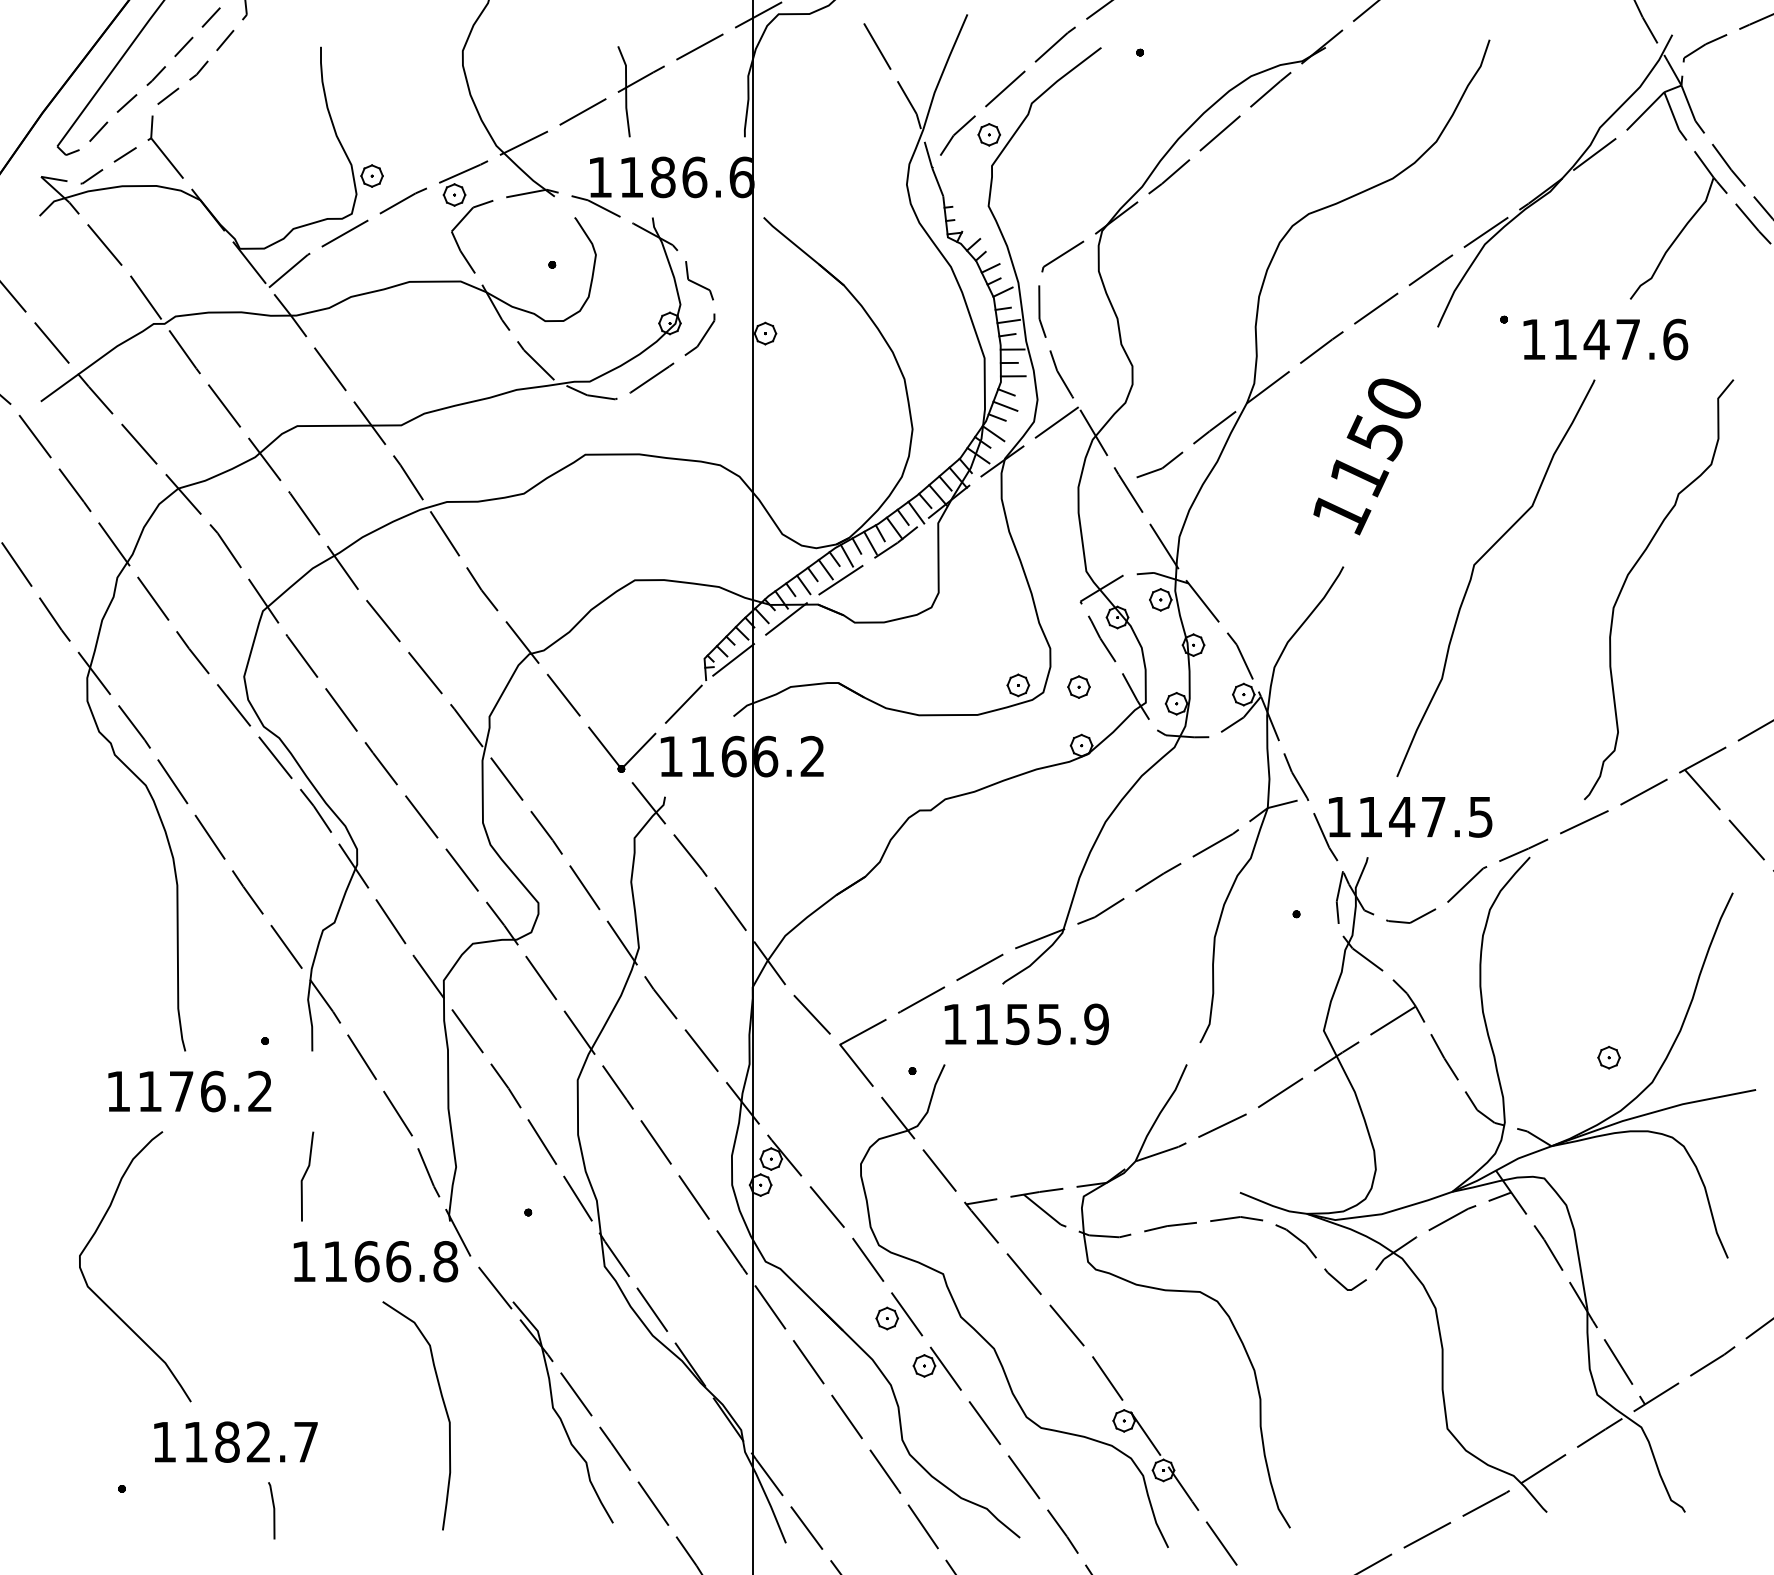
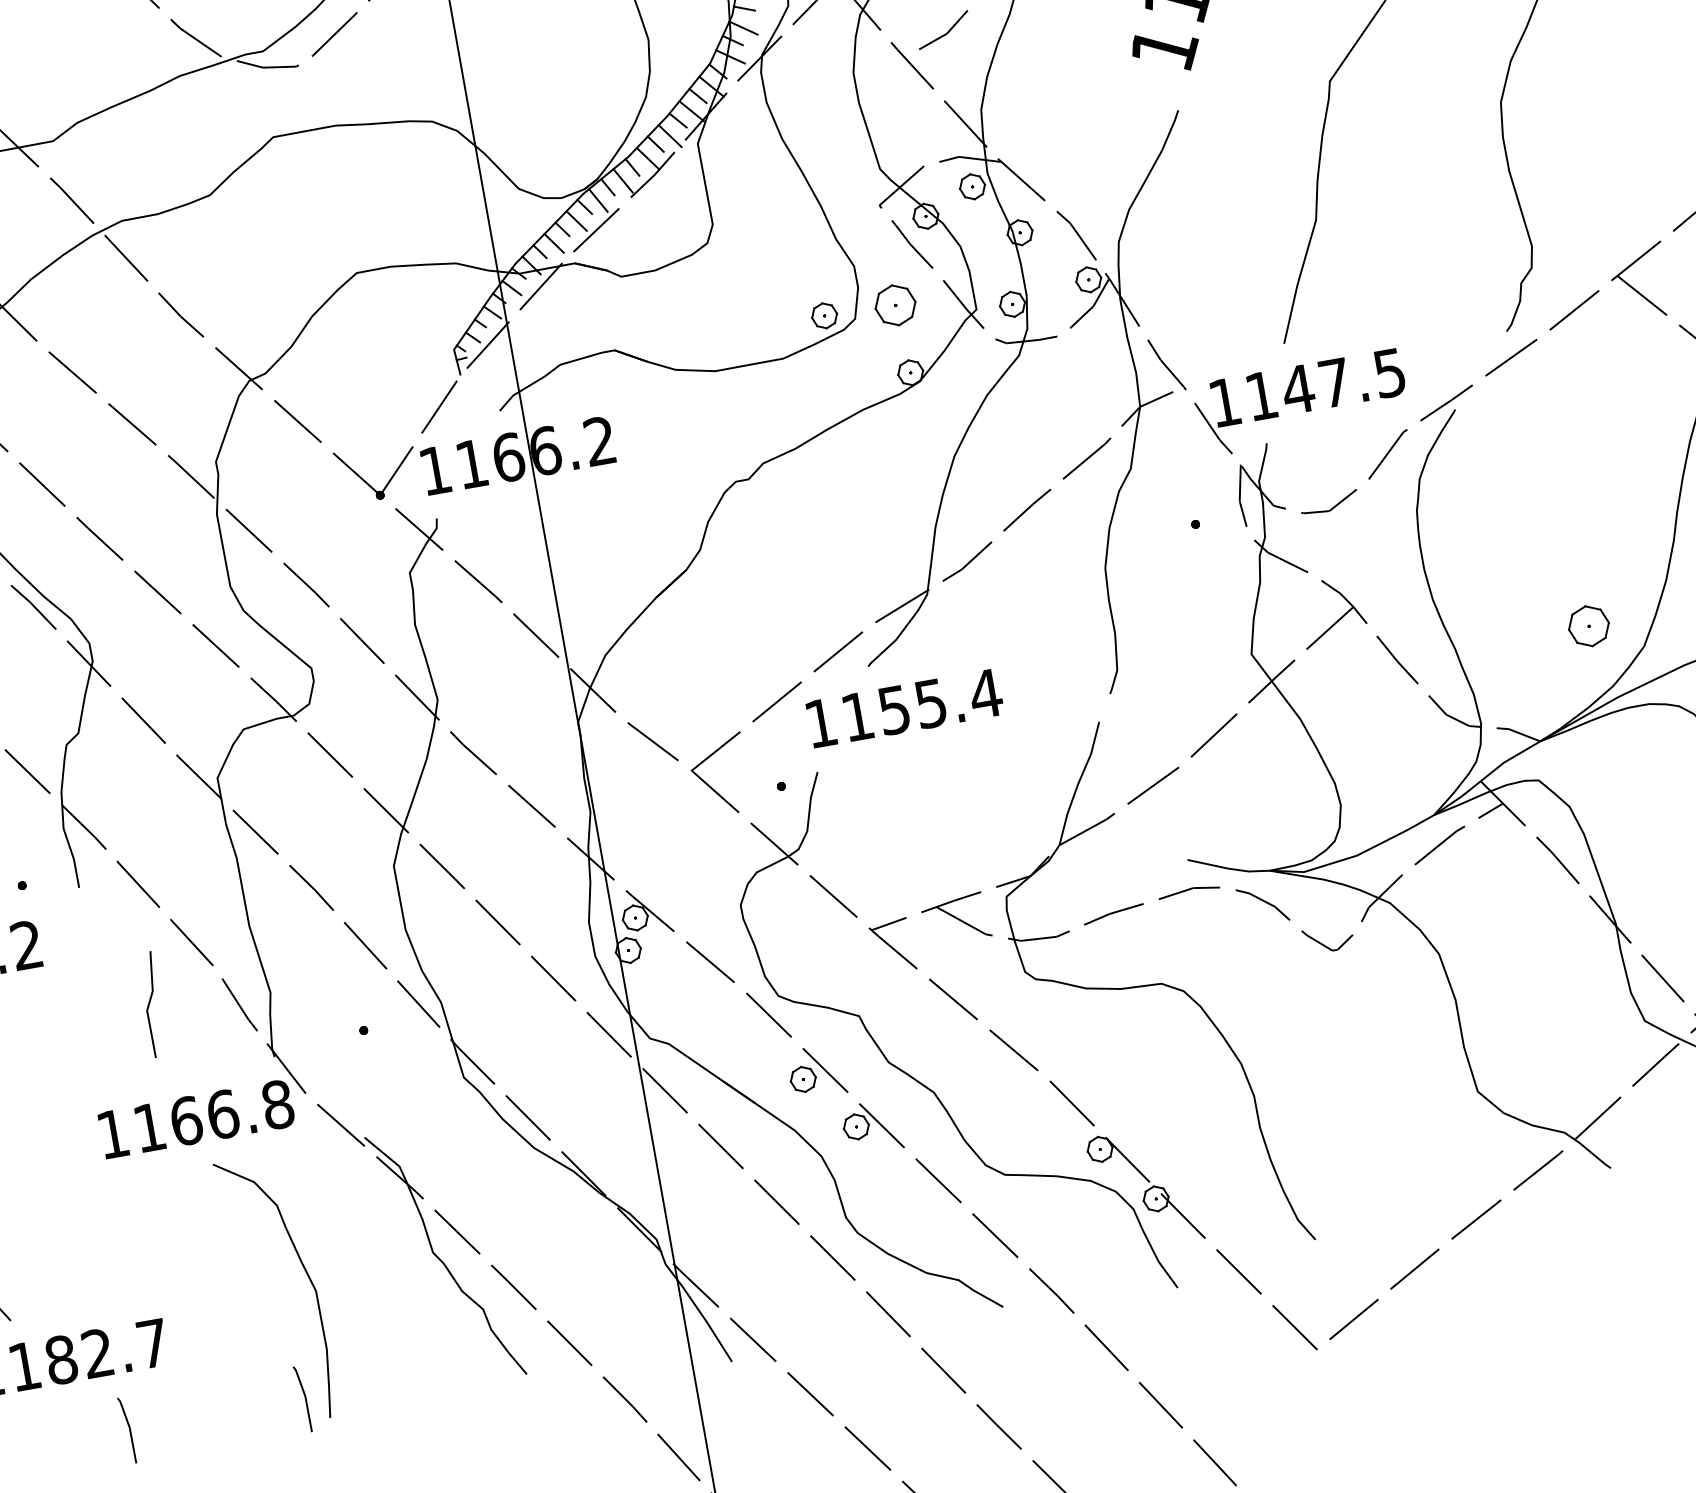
part: (1078, 686) -> (894, 304), size x1.6
text: (1096, 1024) -> (985, 694), 1155.9 -> 1155.4
part: (1608, 1057) -> (1588, 626), size x1.6
curve: (305, 1175) -> (150, 1003), moved
line: (424, 1510) -> (304, 1398), added

